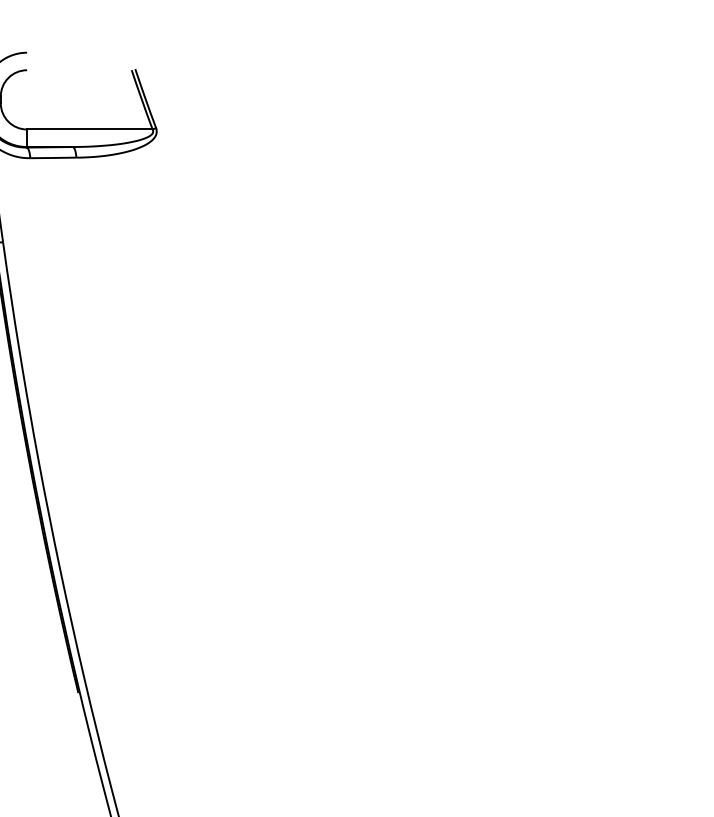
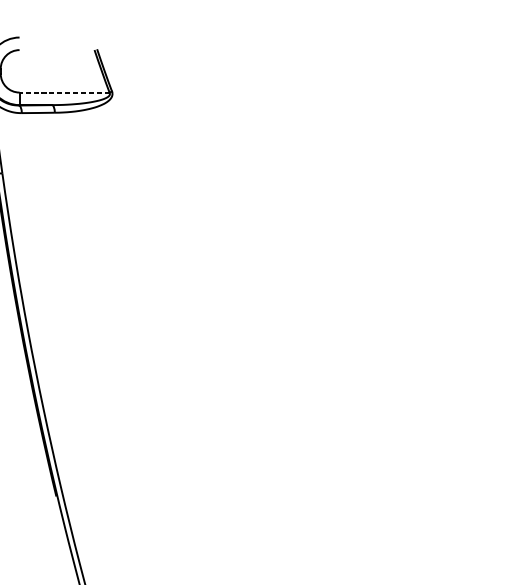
line: (89, 129) -> (64, 92), solid -> dashed

